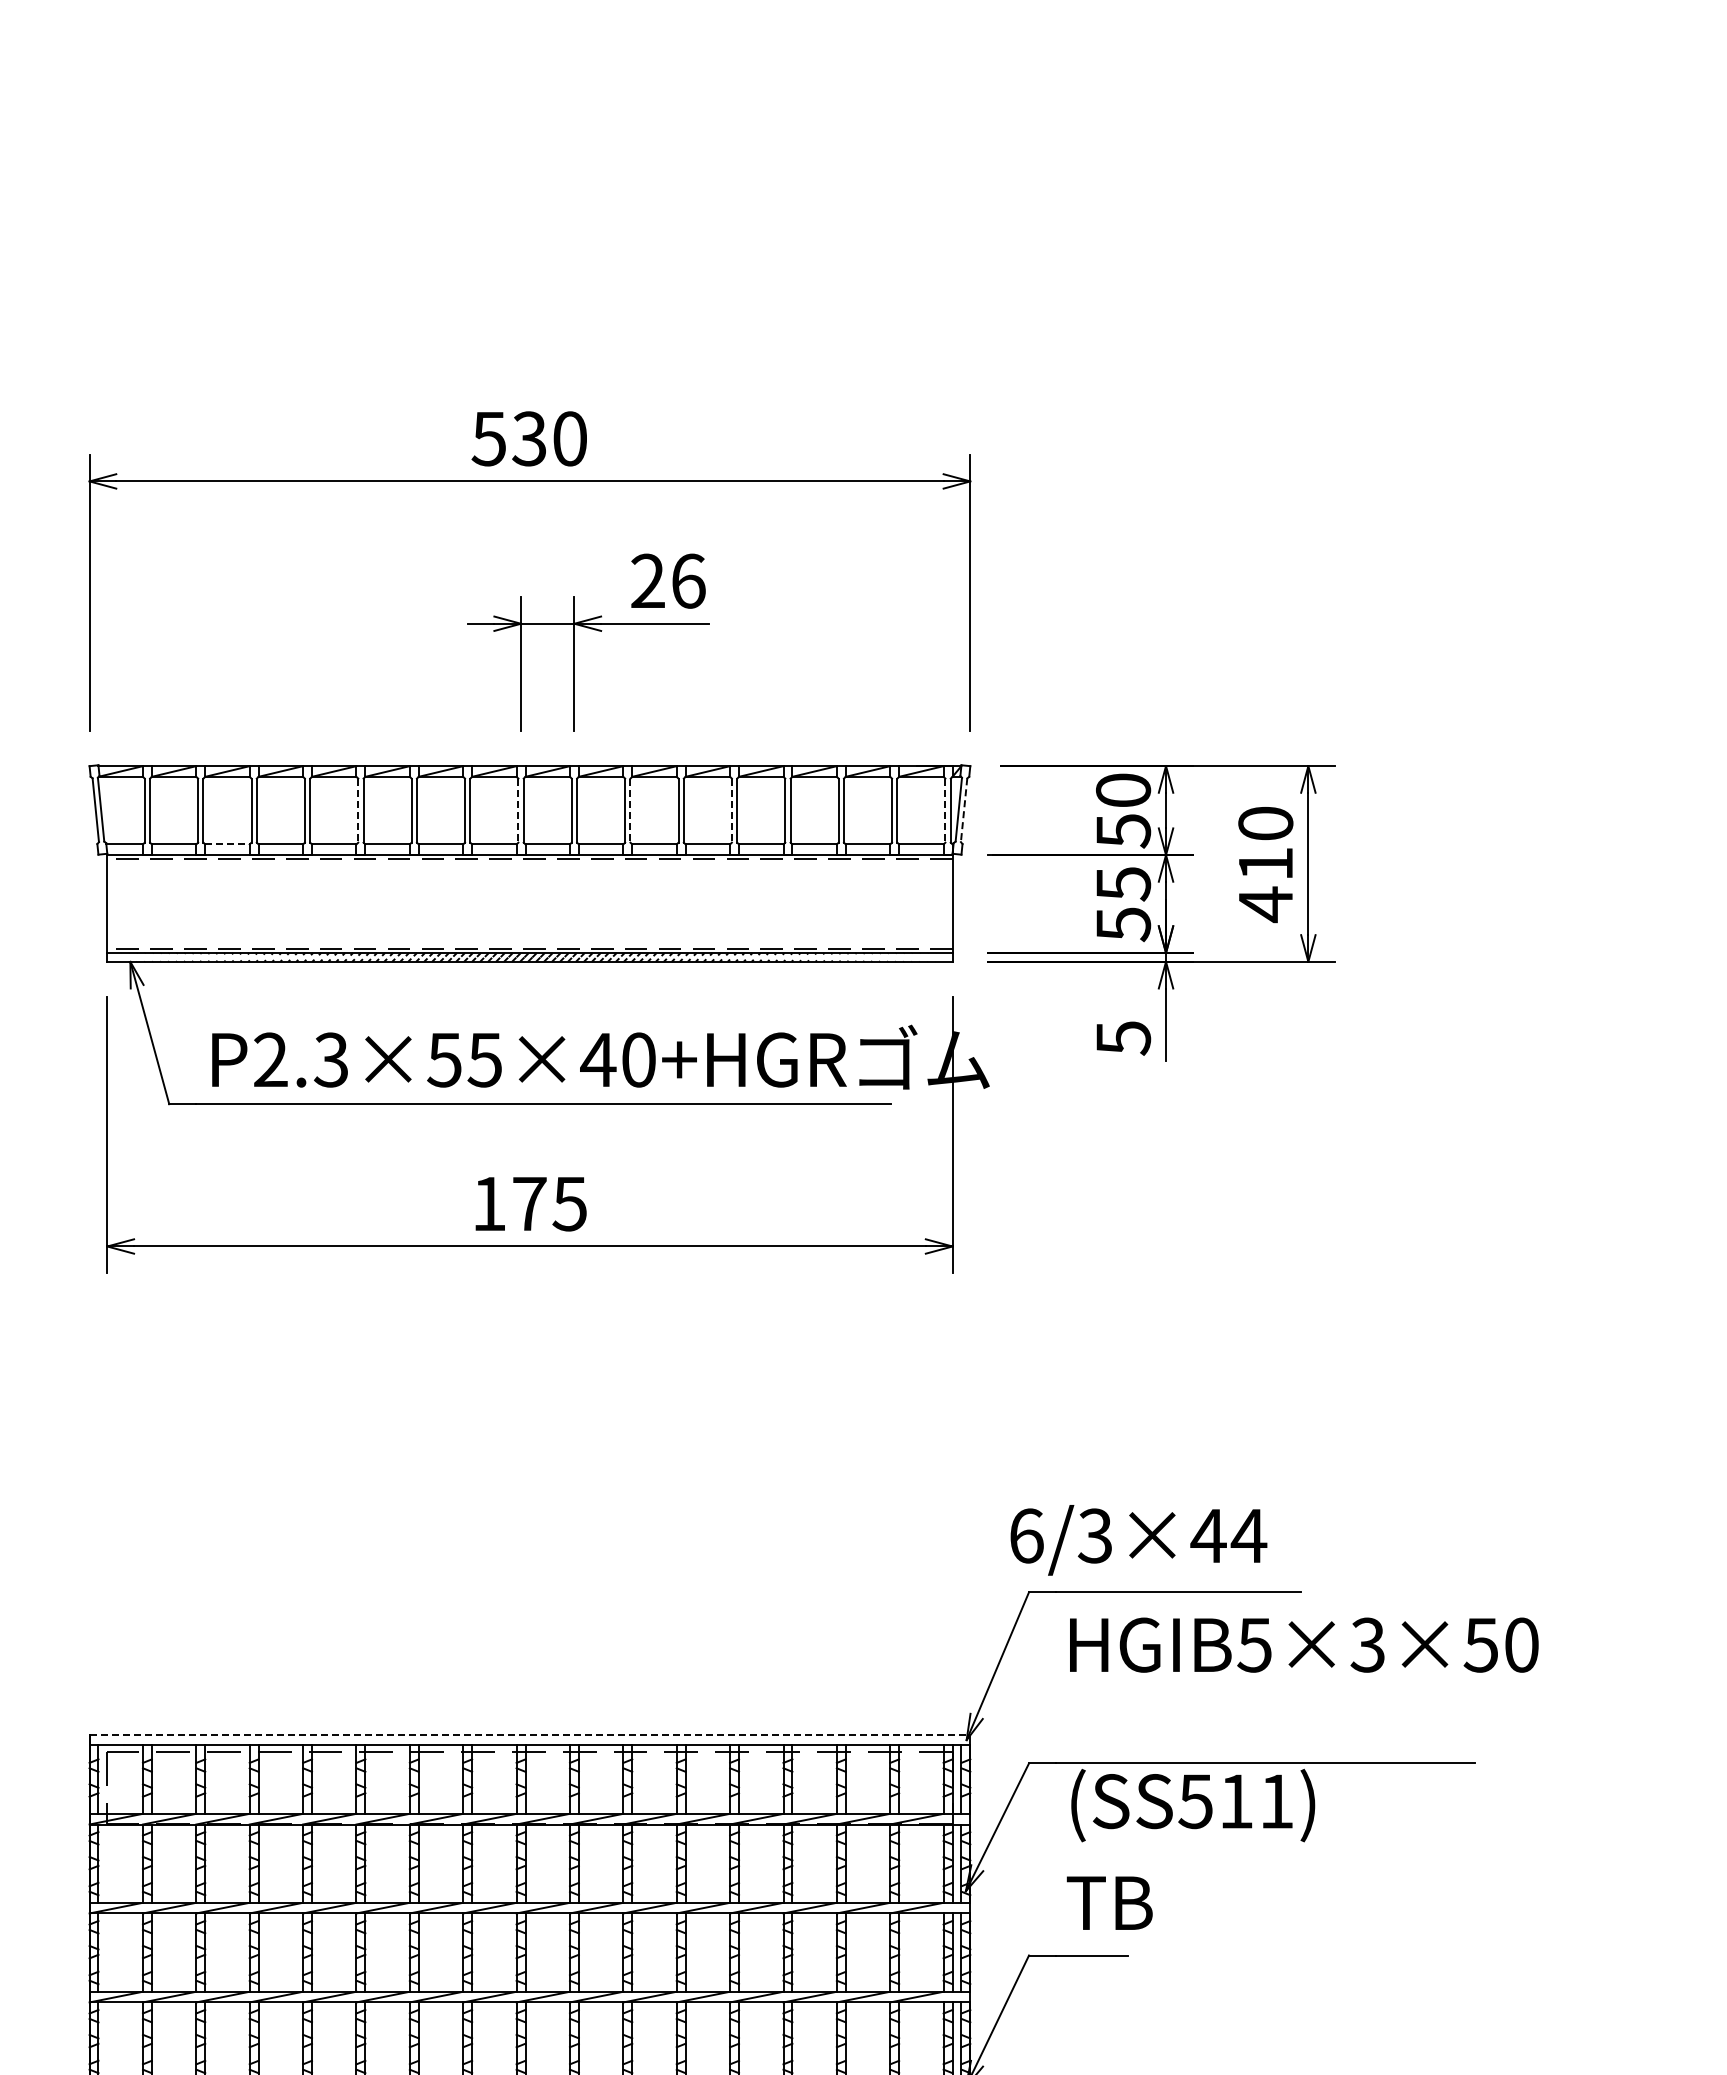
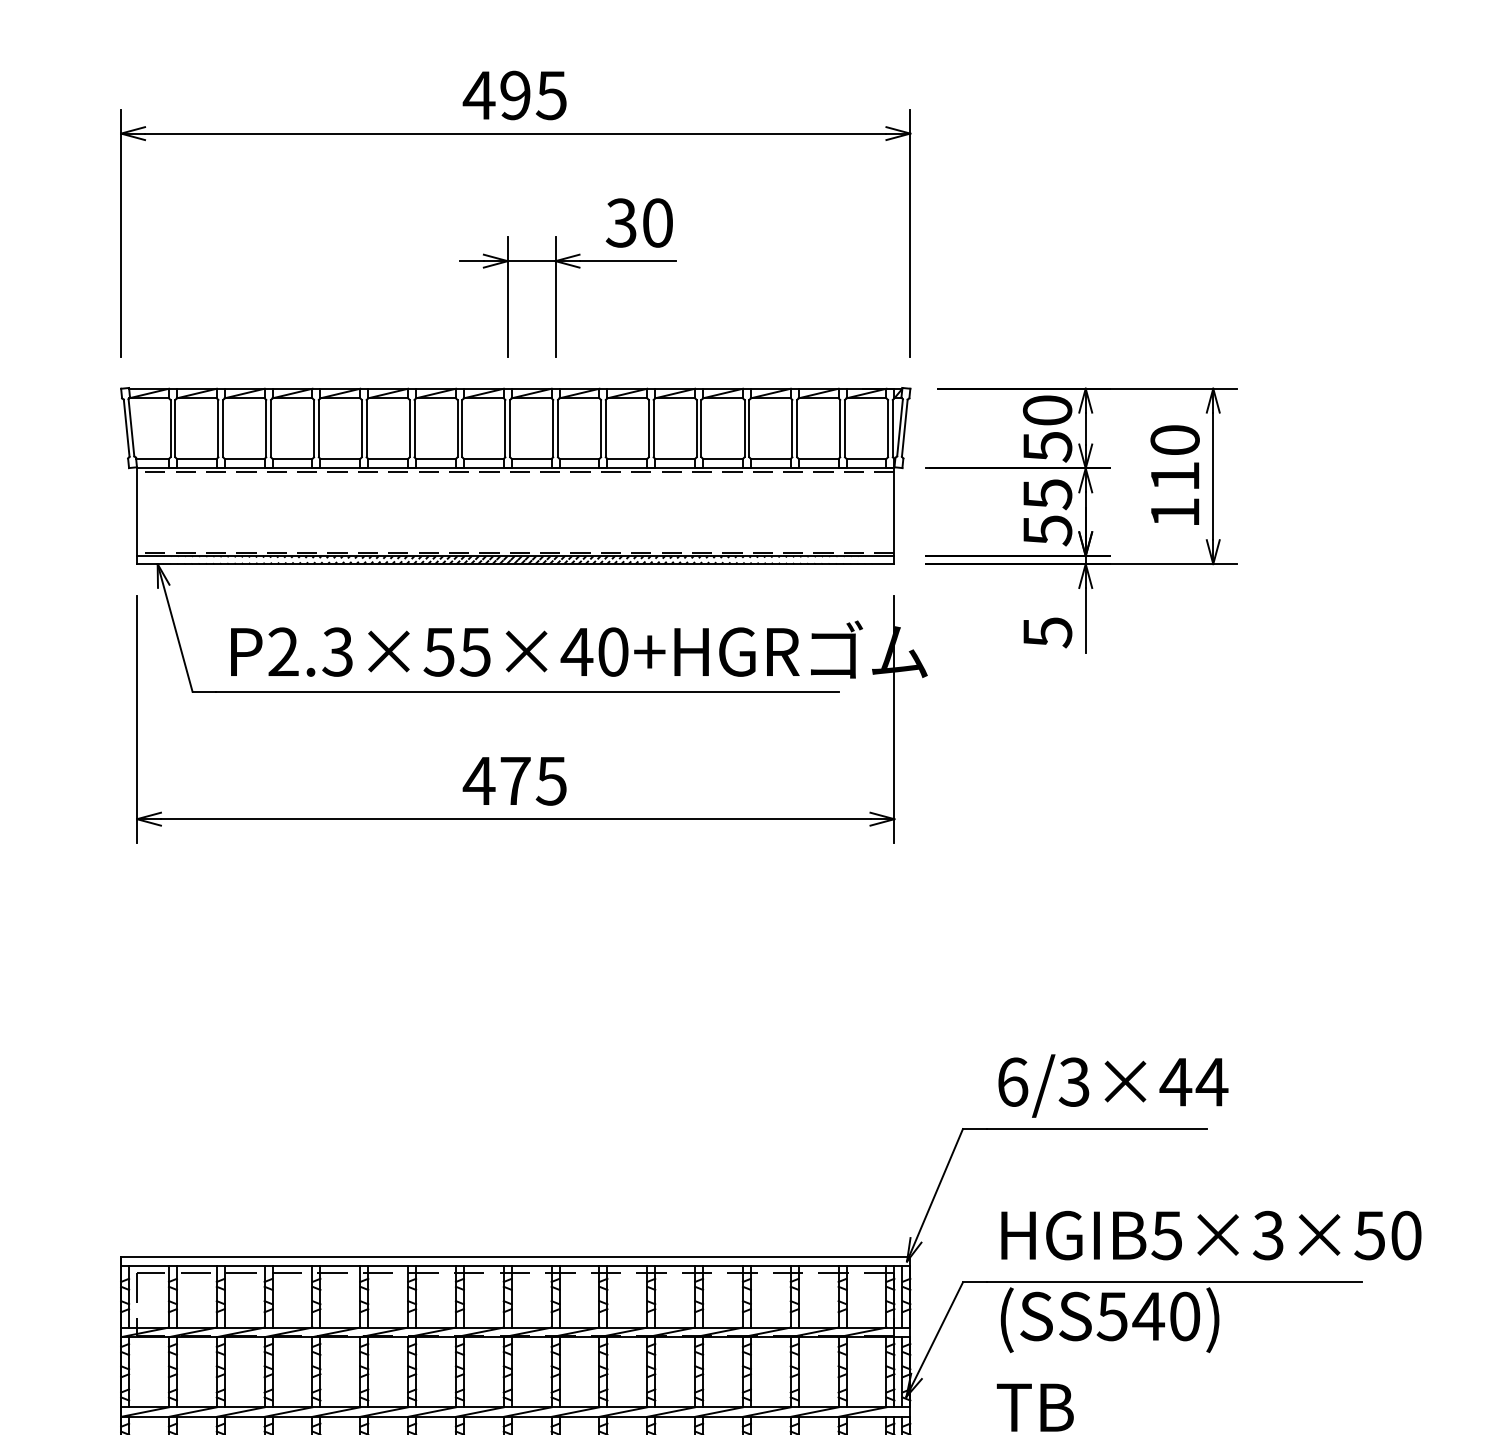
text: (528, 438) -> (514, 95), 530 -> 495
text: (667, 580) -> (638, 222), 26 -> 30
line: (964, 810) -> (905, 428), dashed -> solid
line: (358, 811) -> (362, 429), dashed -> solid
line: (518, 811) -> (505, 429), dashed -> solid
line: (630, 811) -> (605, 429), dashed -> solid
line: (731, 811) -> (696, 429), dashed -> solid
line: (945, 811) -> (888, 429), dashed -> solid
line: (227, 844) -> (244, 458), dashed -> solid
text: (1265, 904) -> (1174, 512), 410 -> 110
text: (488, 1203) -> (478, 780), 175 -> 475
text: (1138, 1540) -> (1113, 1086), moved
text: (1304, 1644) -> (1211, 1234), moved
line: (530, 1734) -> (516, 1256), dashed -> solid
text: (1255, 1801) -> (1165, 1316), (SS511) -> (SS540)

